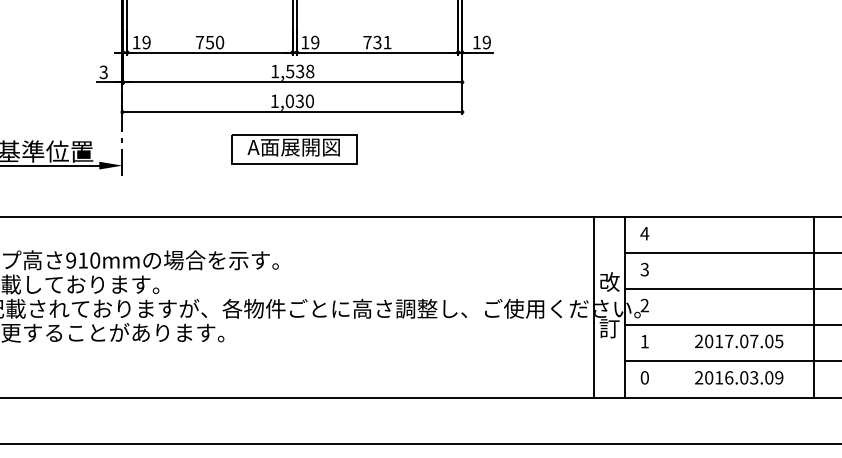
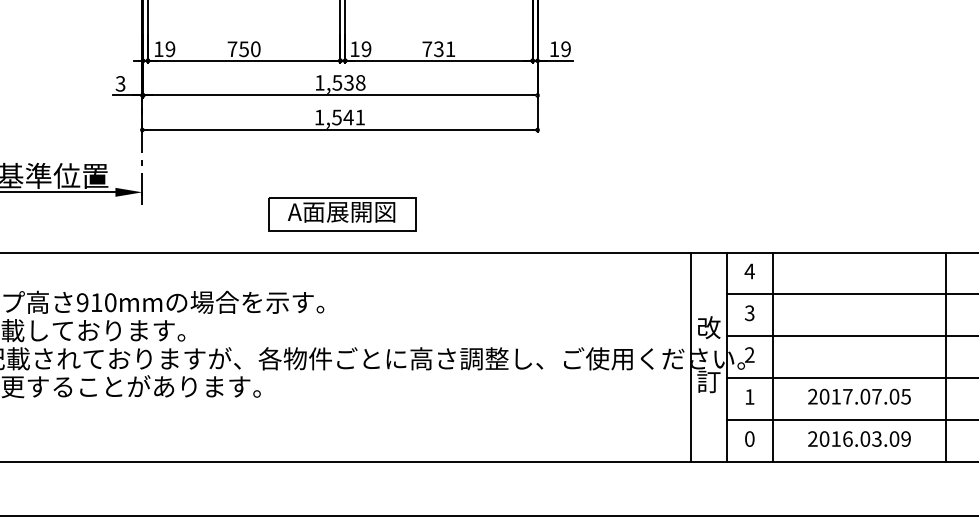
text: (299, 101) -> (348, 117), 1,030 -> 1,541
part: (294, 149) -> (342, 214), moved
line: (665, 307) -> (773, 357), added

